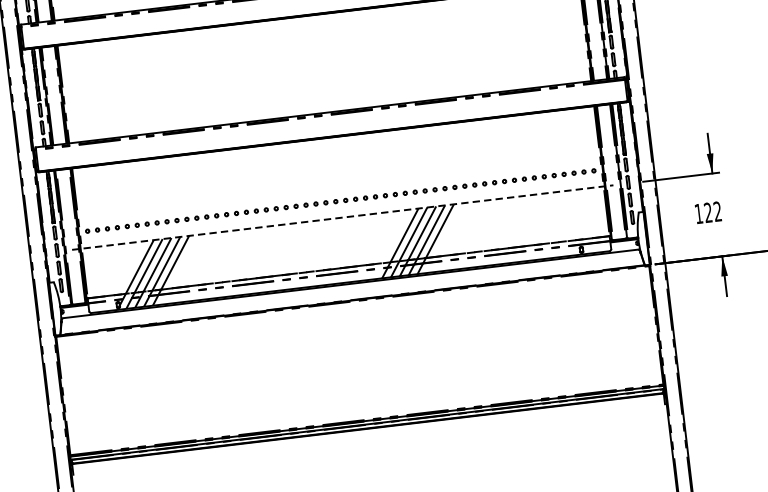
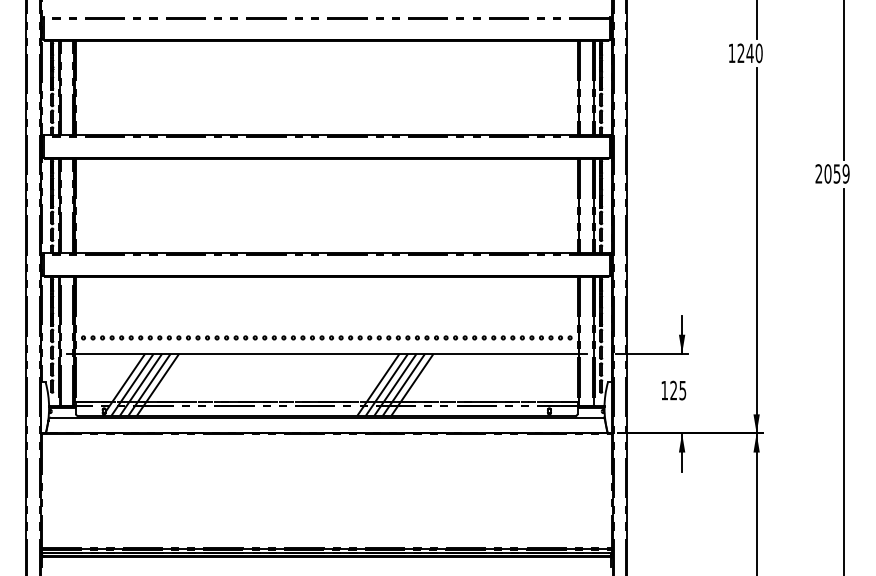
text: (717, 211) -> (682, 390), 122 -> 125
line: (343, 217) -> (327, 353), dashed -> solid

